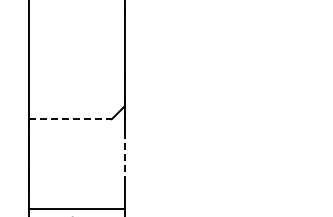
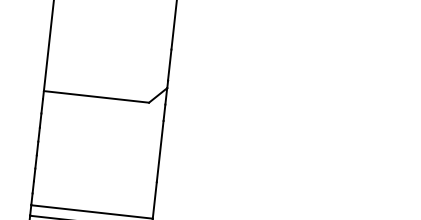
line: (70, 119) -> (96, 97), dashed -> solid
line: (124, 156) -> (159, 151), dashed -> solid

